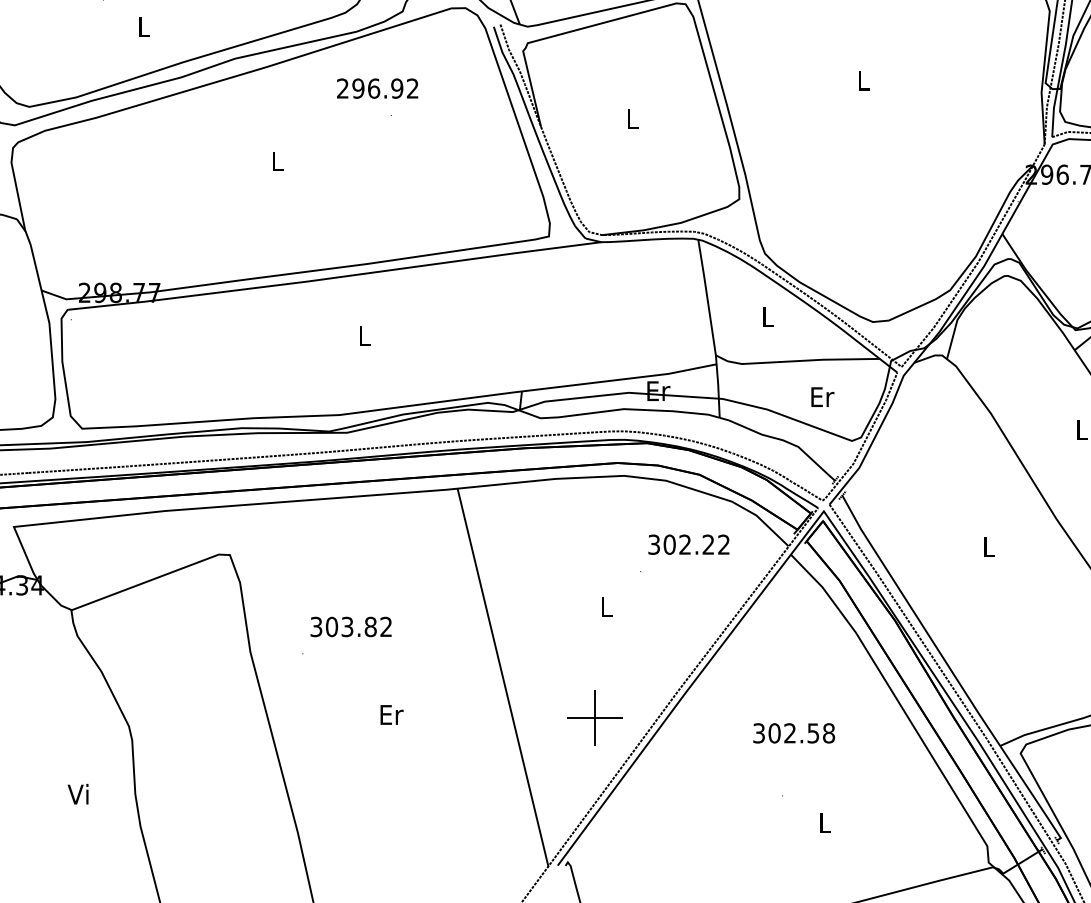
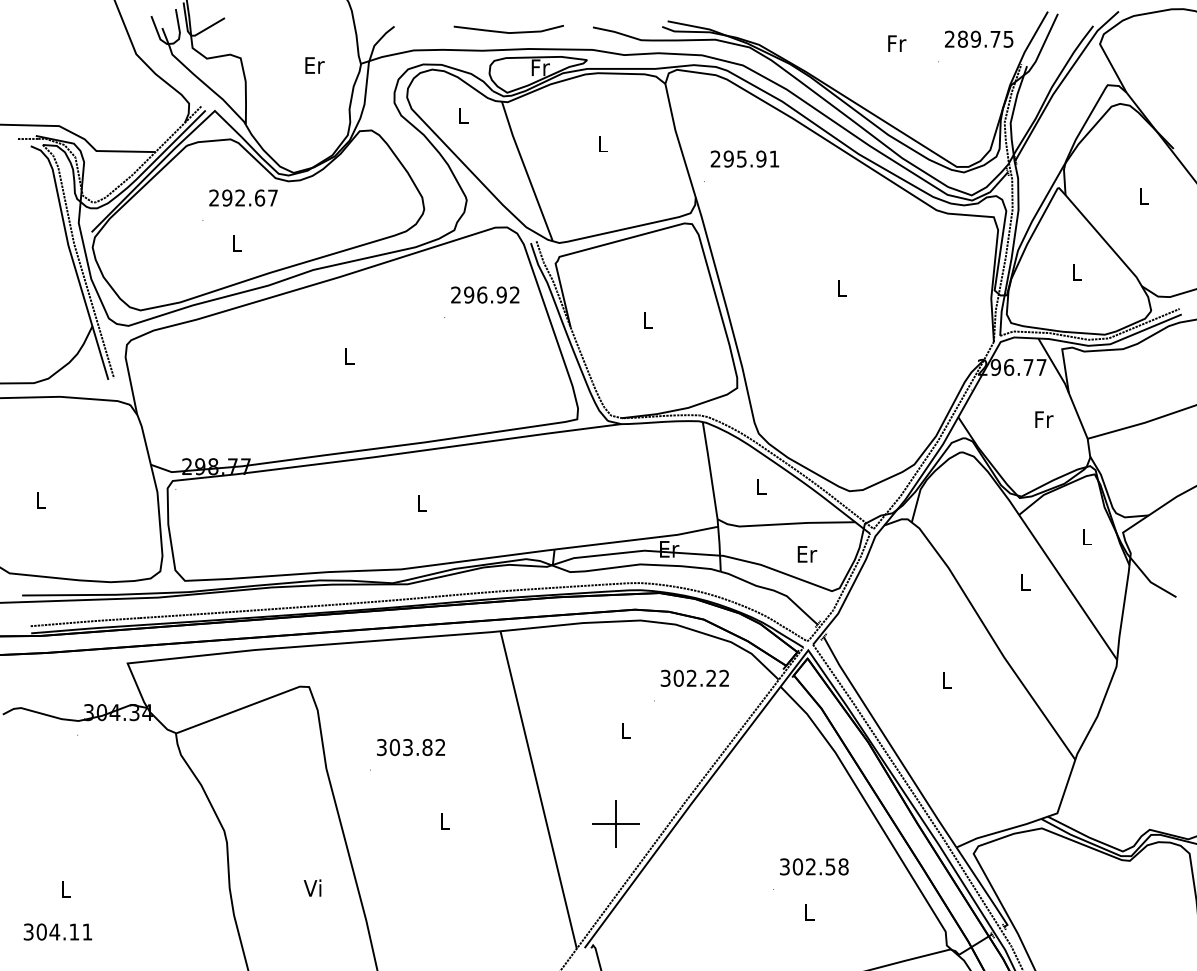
text: (377, 87) -> (485, 294), moved
text: (392, 715) -> (445, 821), Er -> L
text: (794, 732) -> (814, 866), moved
text: (78, 793) -> (312, 887), moved

